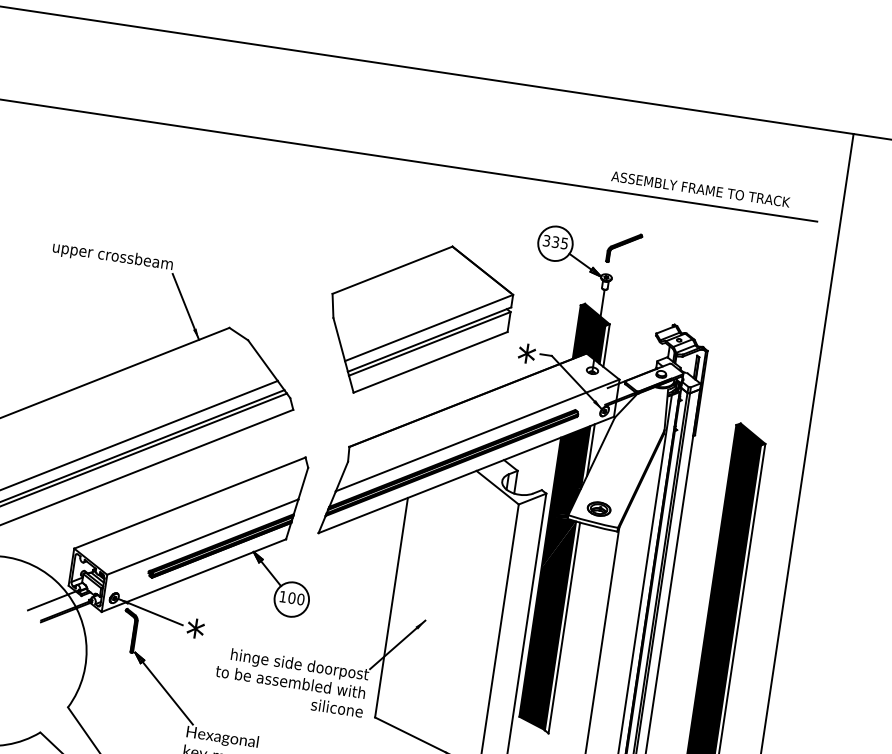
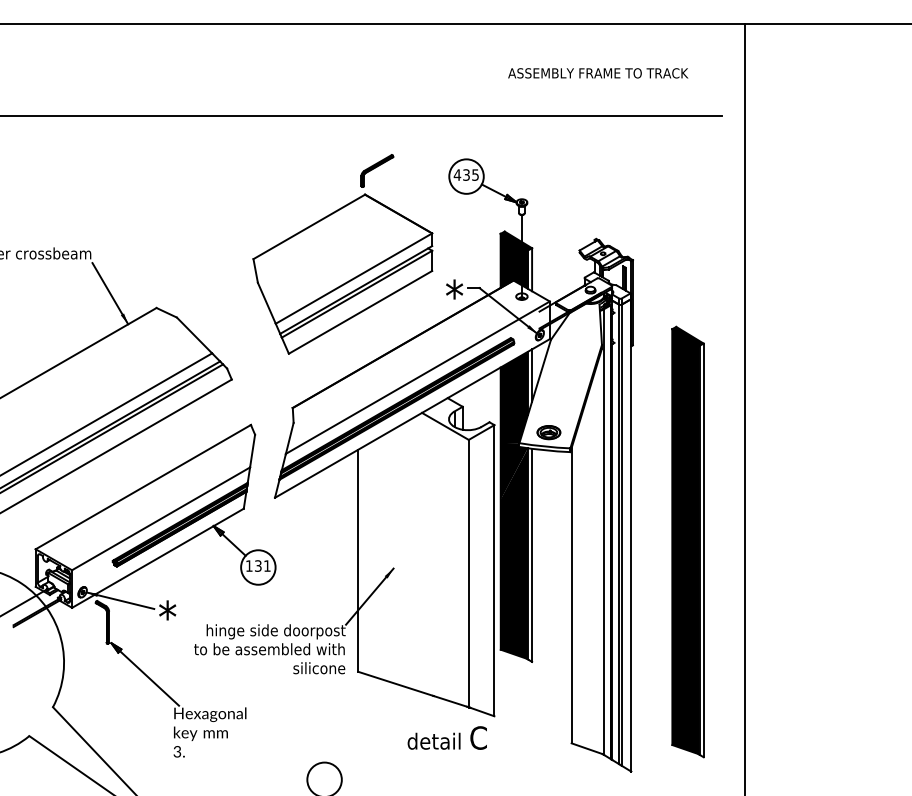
text: (701, 189) -> (598, 73), moved
text: (546, 240) -> (457, 174), 335 -> 435
part: (624, 247) -> (377, 170), moved
text: (296, 598) -> (262, 565), 100 -> 131

